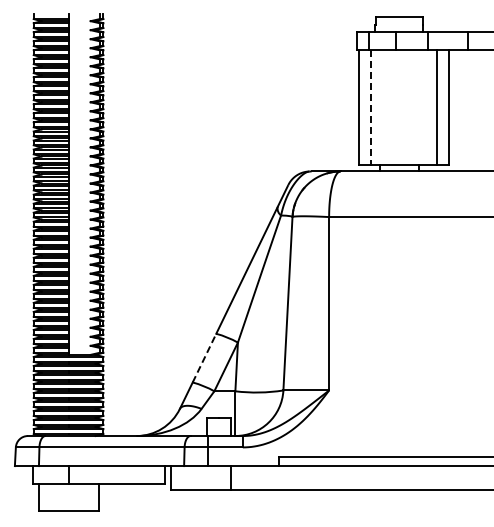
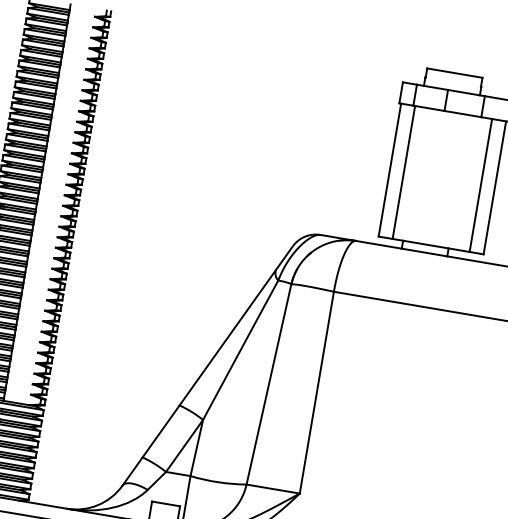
line: (370, 108) -> (403, 173), dashed -> solid
line: (204, 357) -> (161, 430), dashed -> solid

